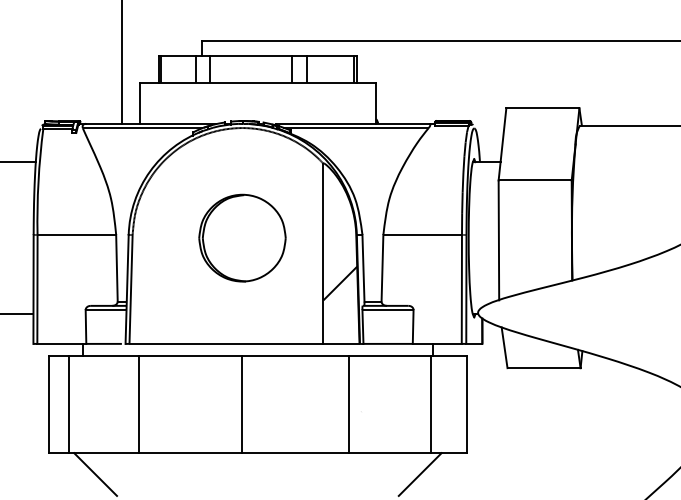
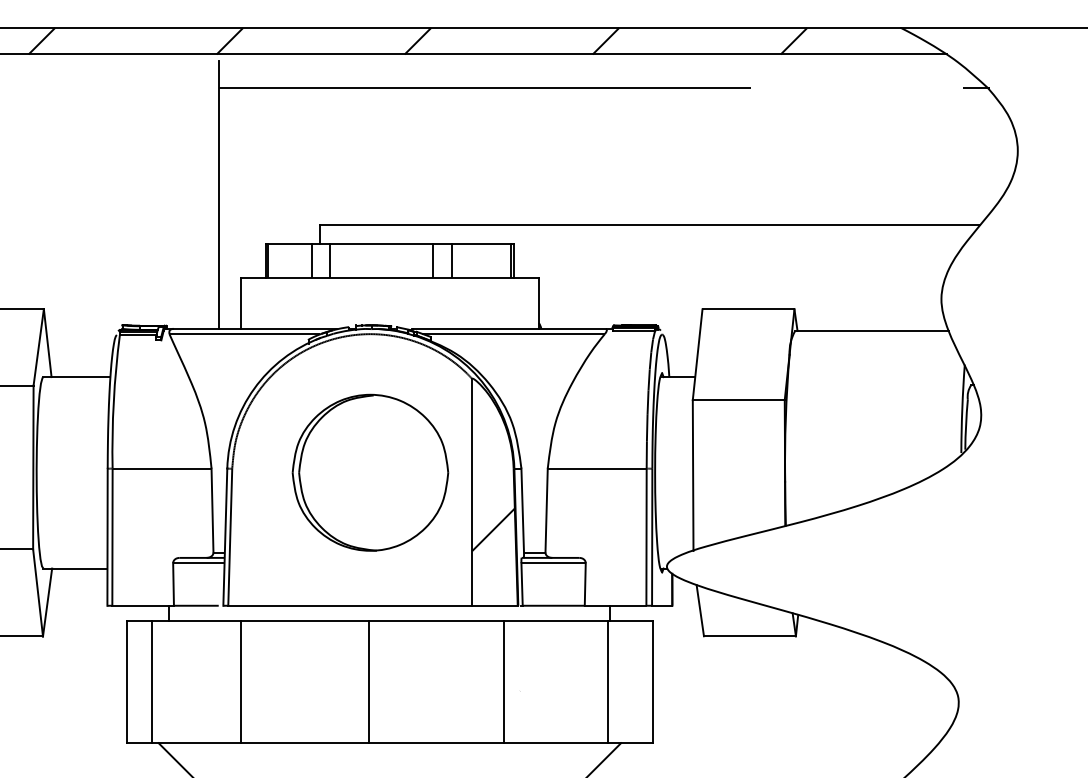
part: (242, 238) -> (370, 472), size x1.43

